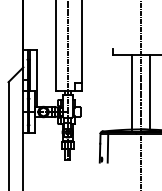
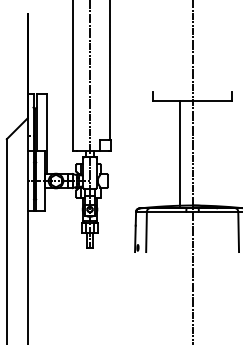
line: (149, 92) -> (205, 153), removed

